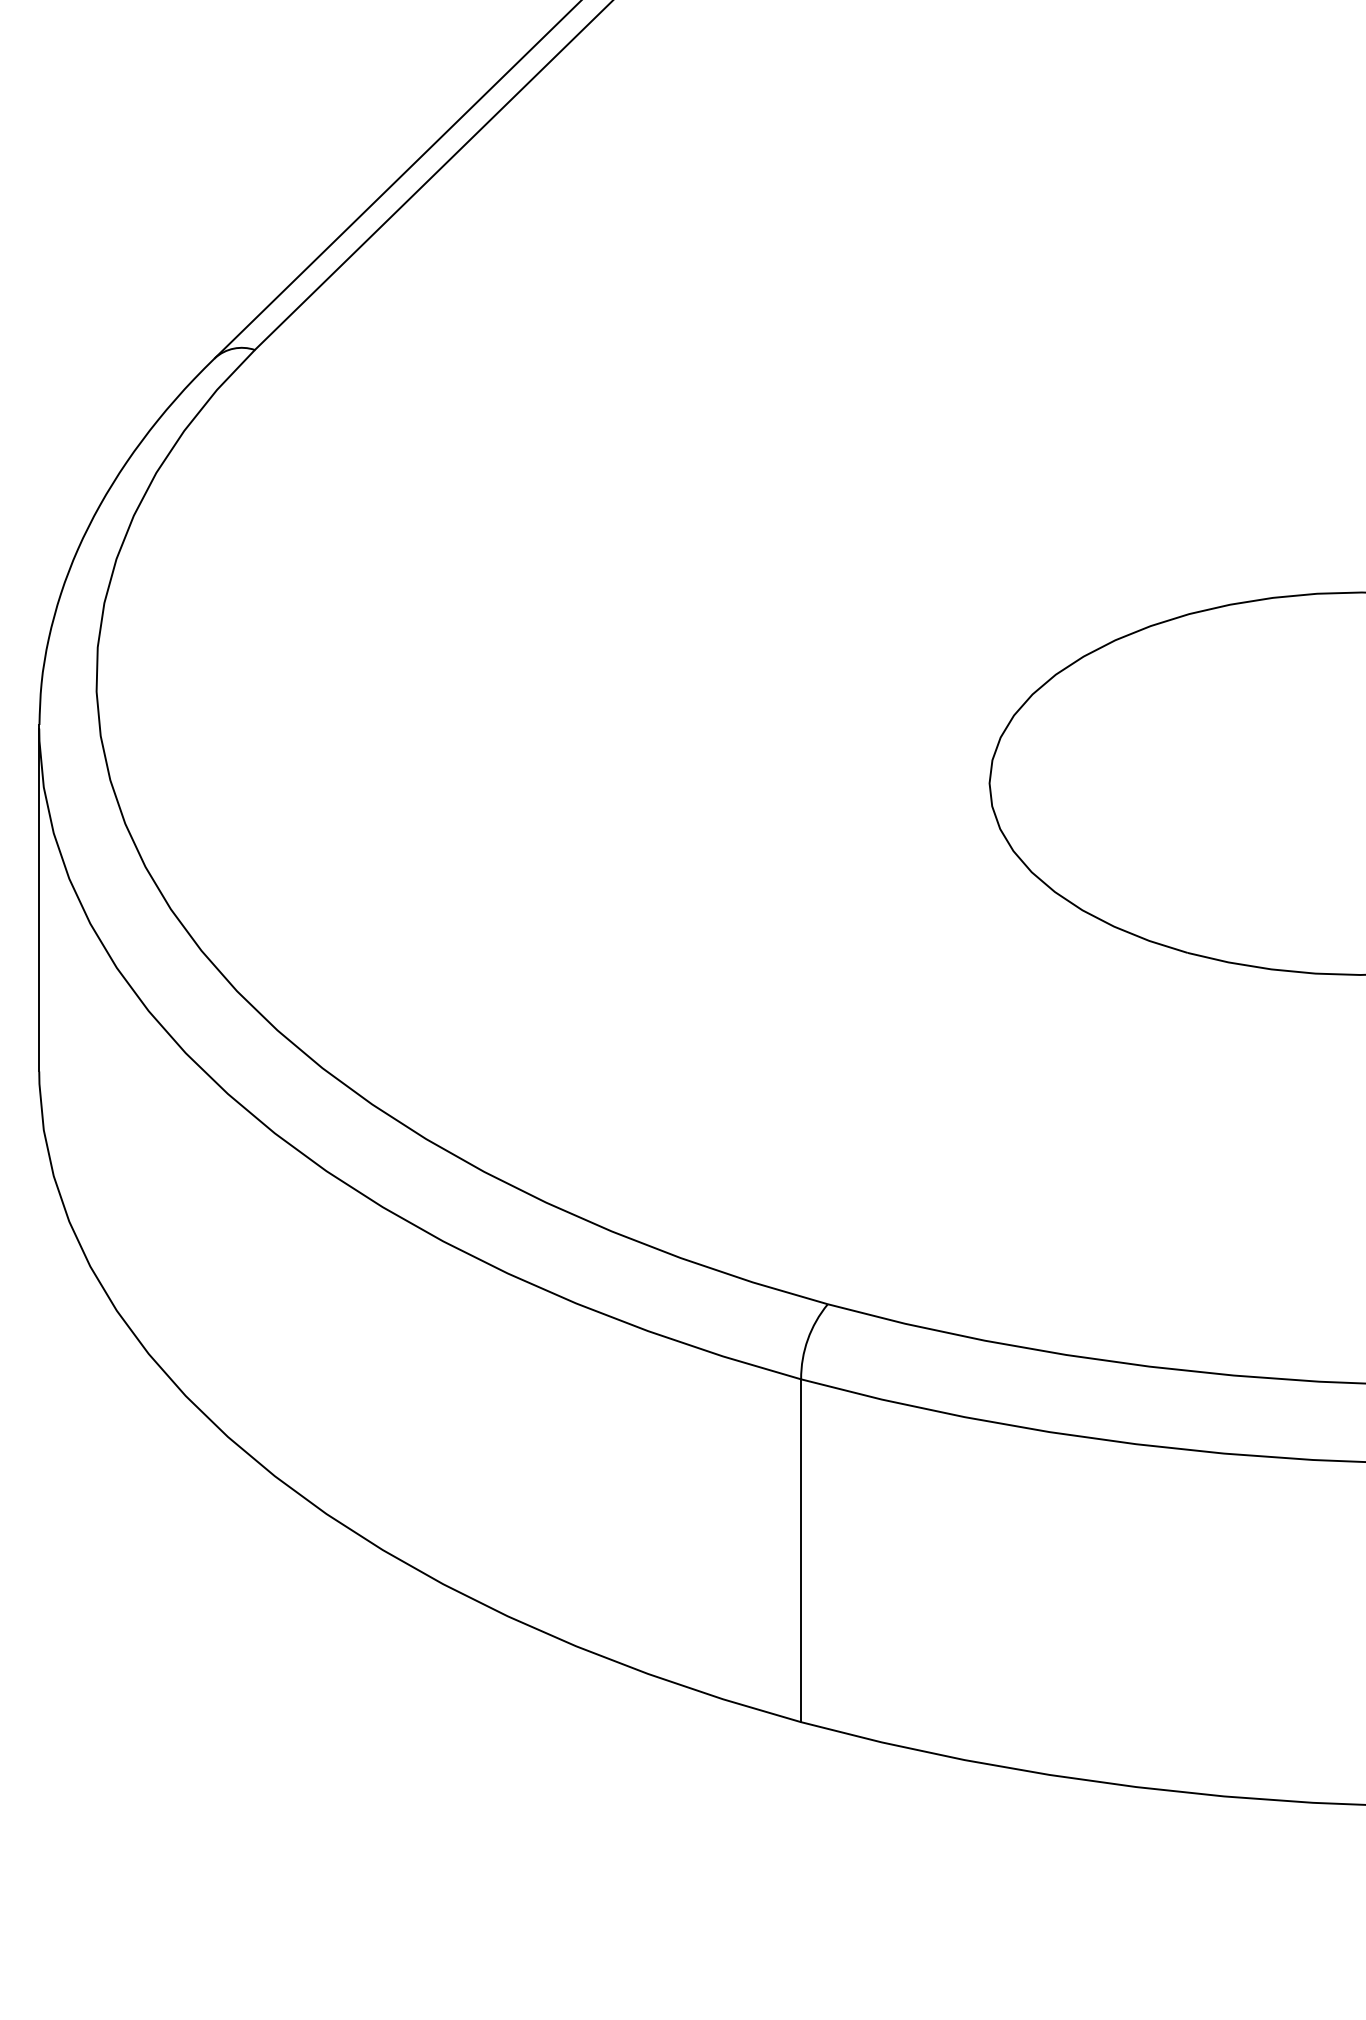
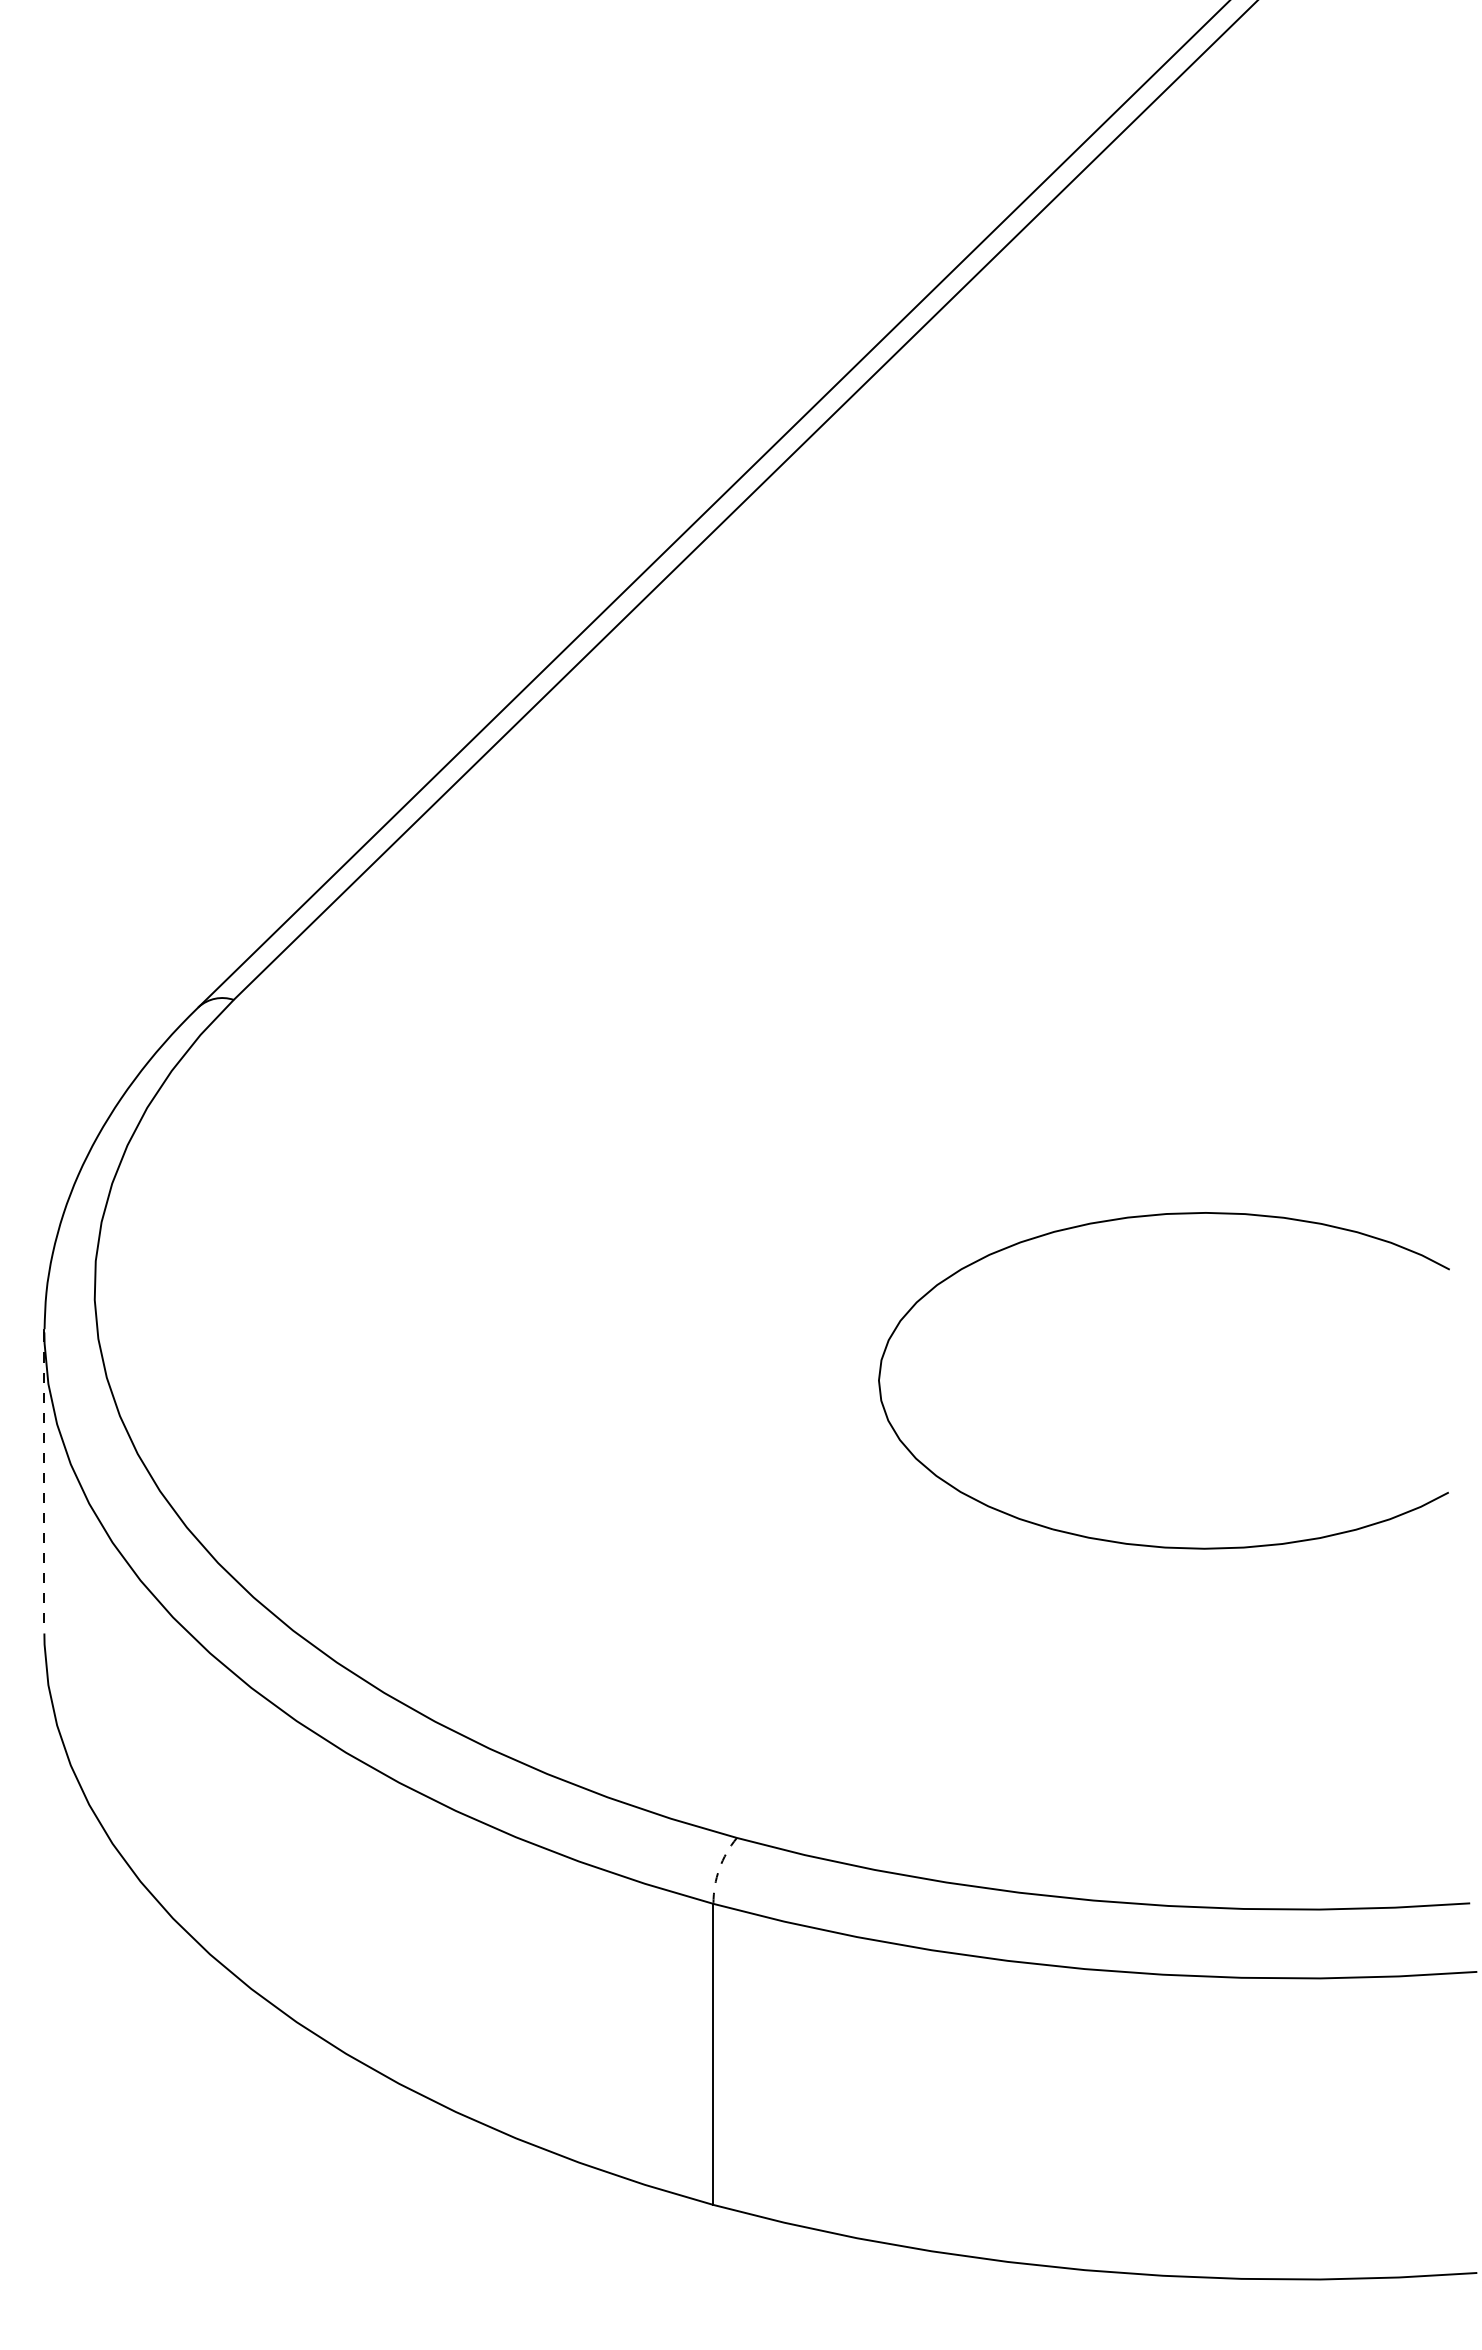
line: (39, 899) -> (44, 1482), solid -> dashed
arc: (807, 1339) -> (719, 1868), solid -> dashed

